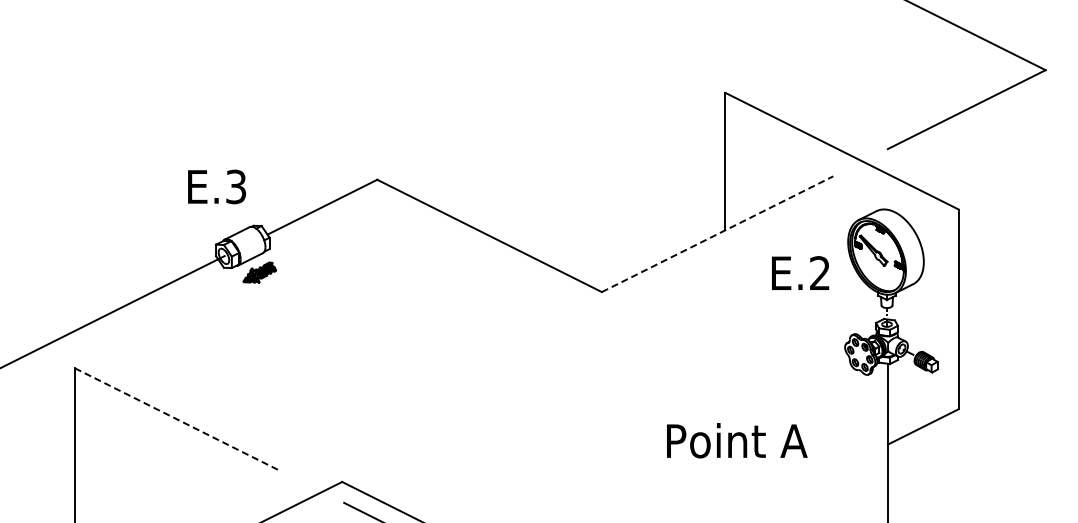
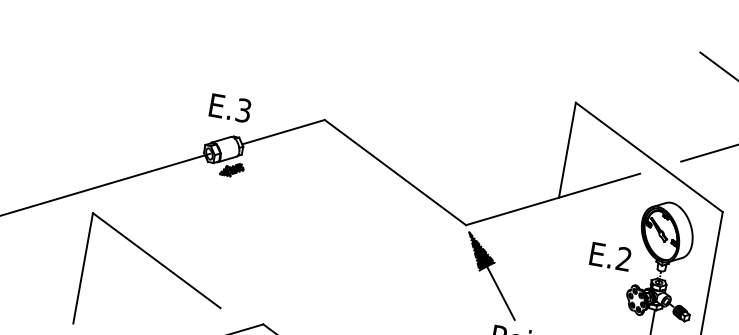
text: (216, 186) -> (230, 107), moved
line: (718, 233) -> (553, 199), dashed -> solid
text: (800, 272) -> (610, 256), moved
part: (650, 356) -> (491, 275), added
line: (176, 418) -> (156, 260), dashed -> solid

